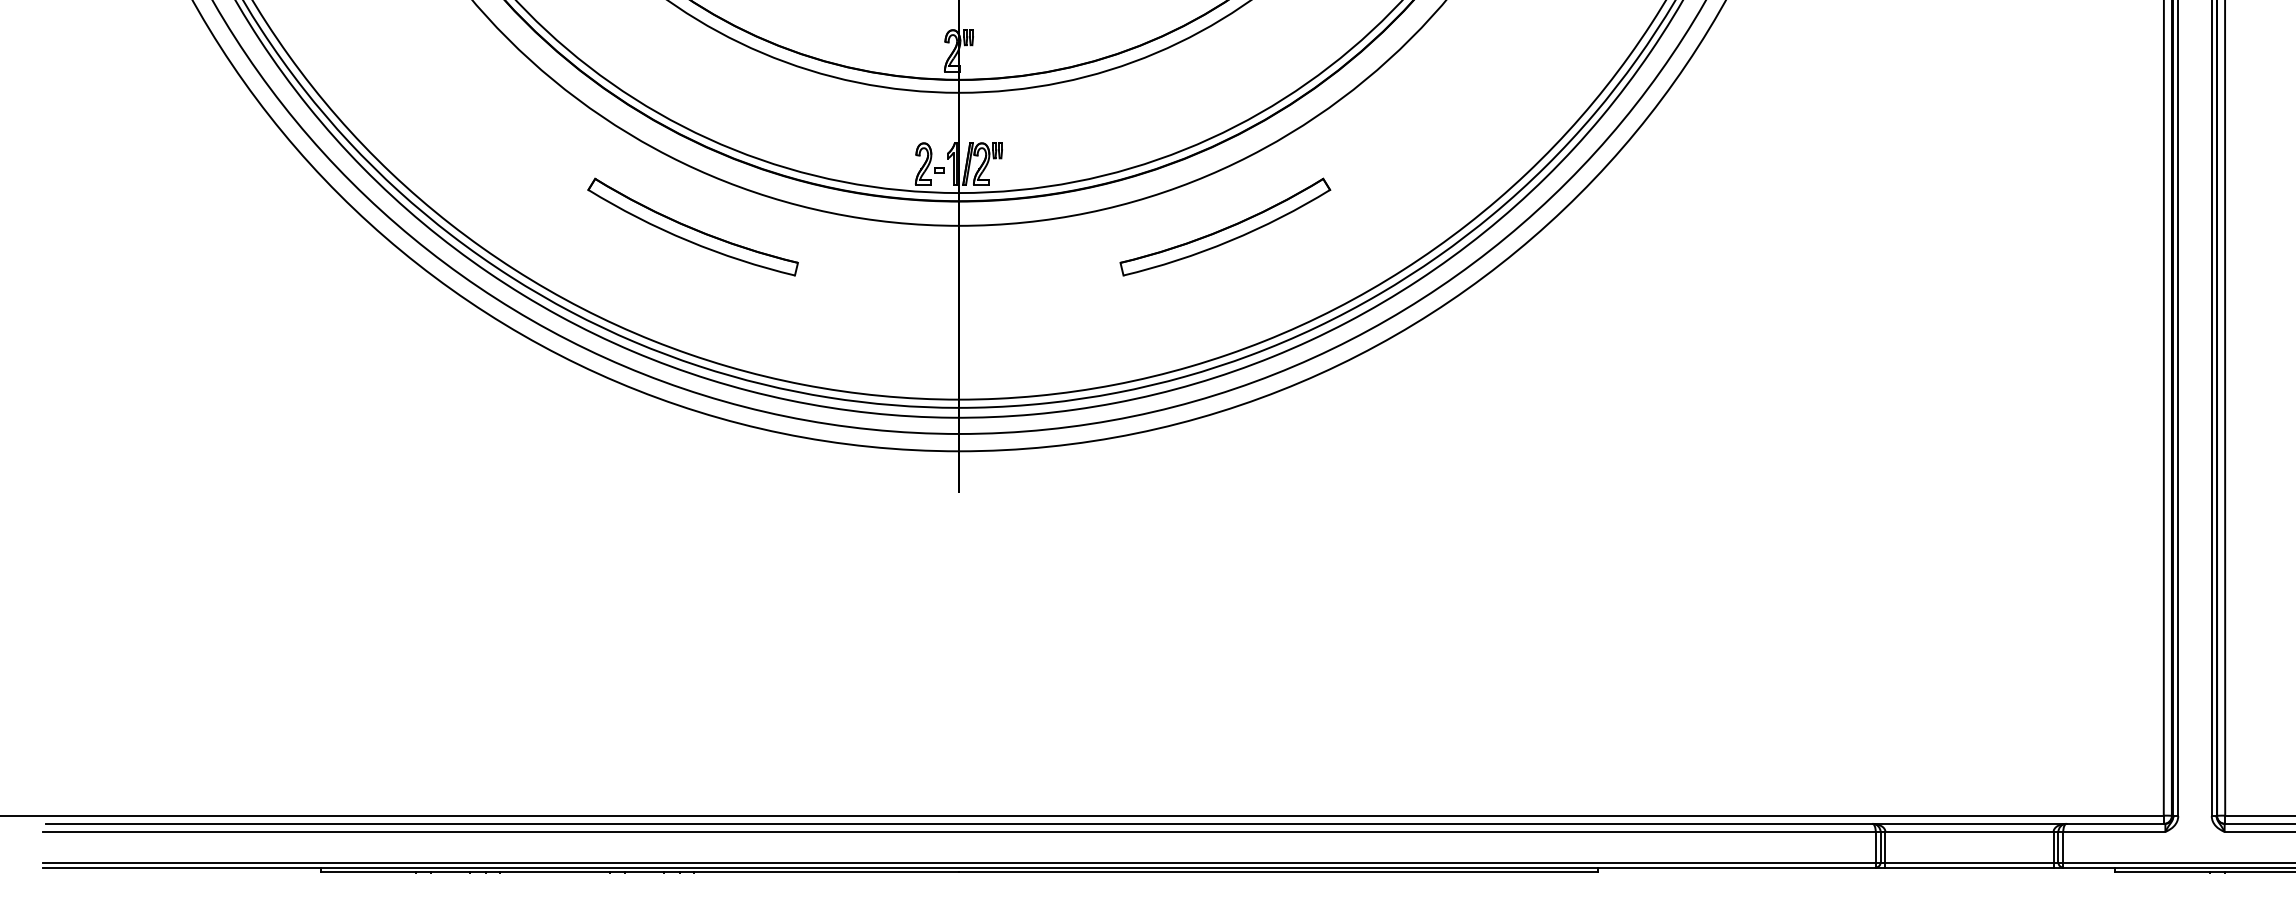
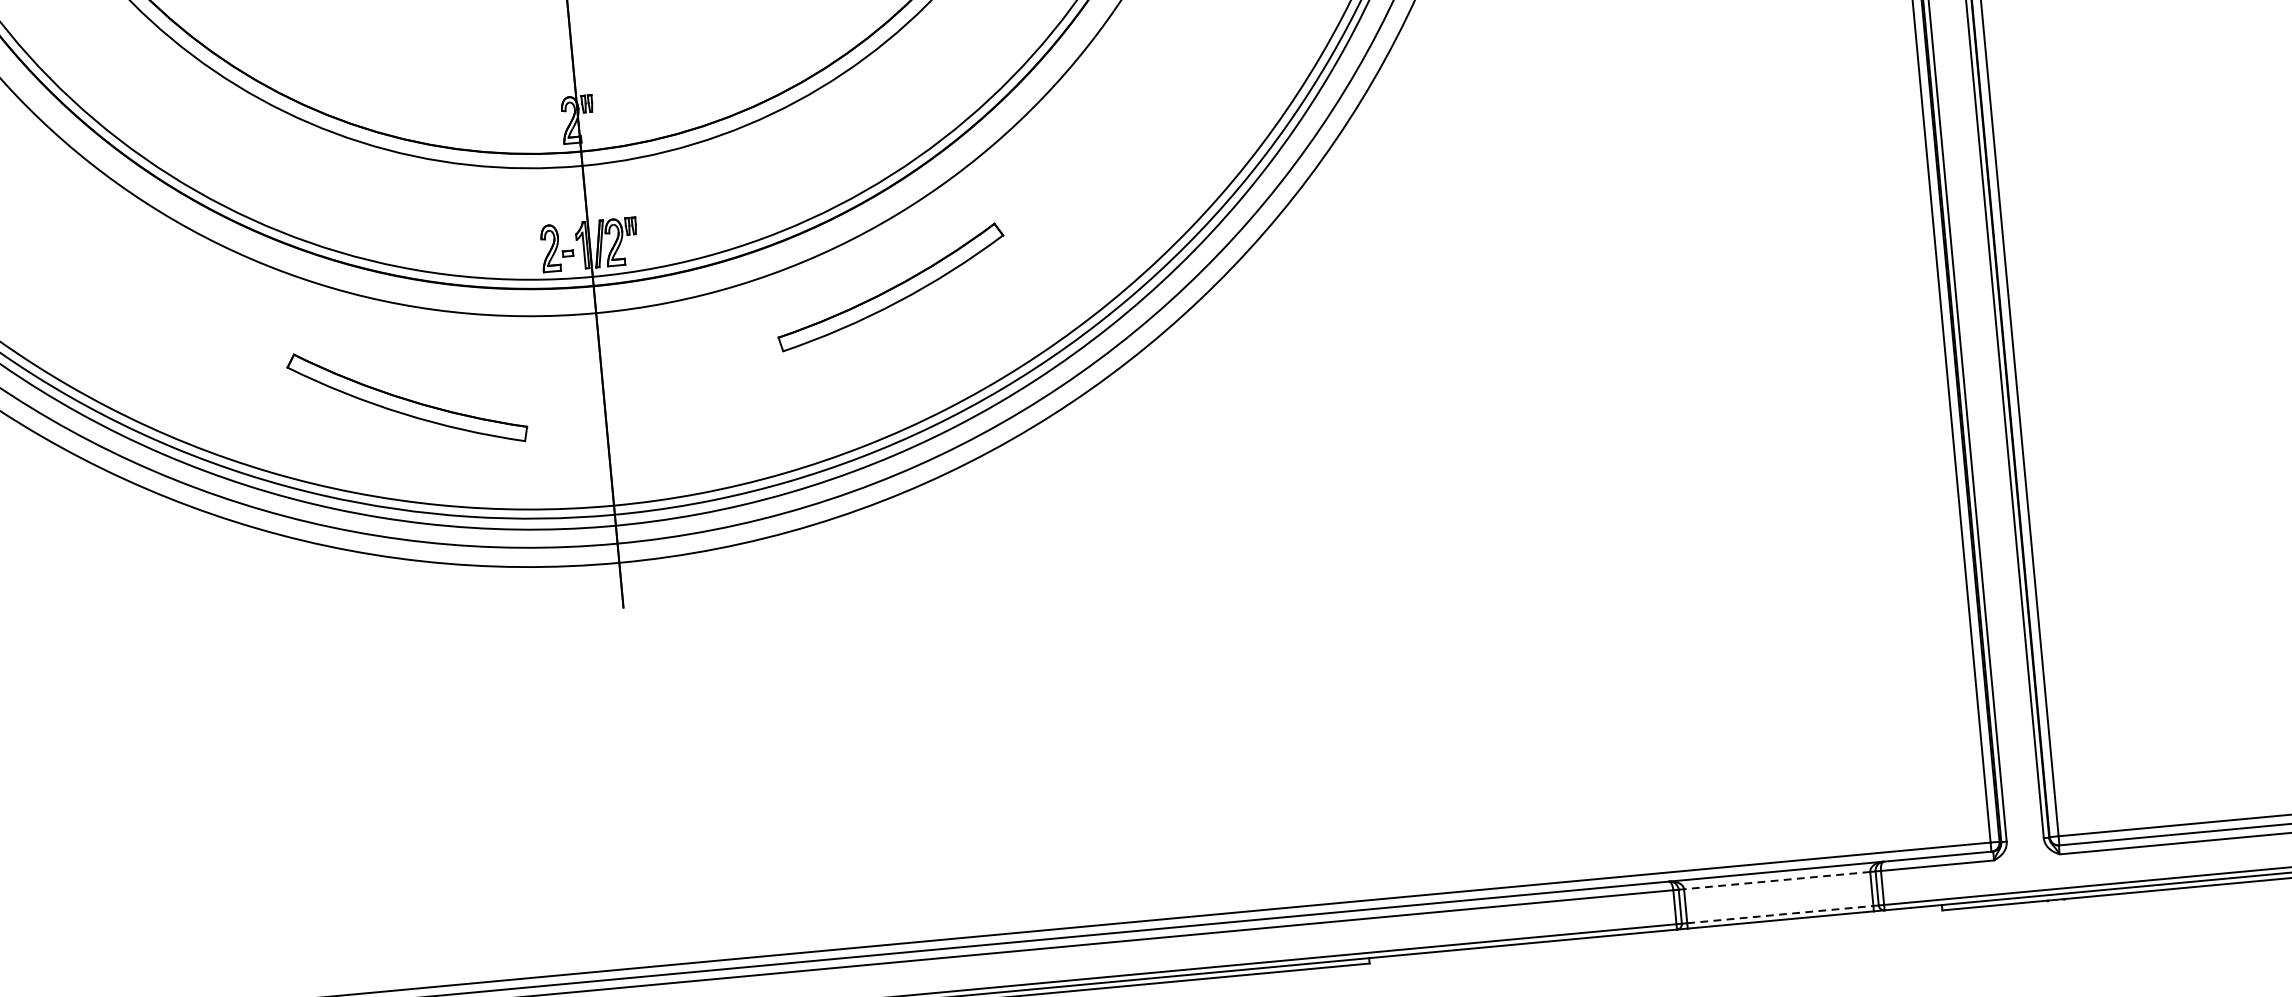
part: (692, 226) -> (406, 397), moved
line: (1969, 831) -> (1777, 880), solid -> dashed
line: (1970, 862) -> (1781, 914), solid -> dashed

